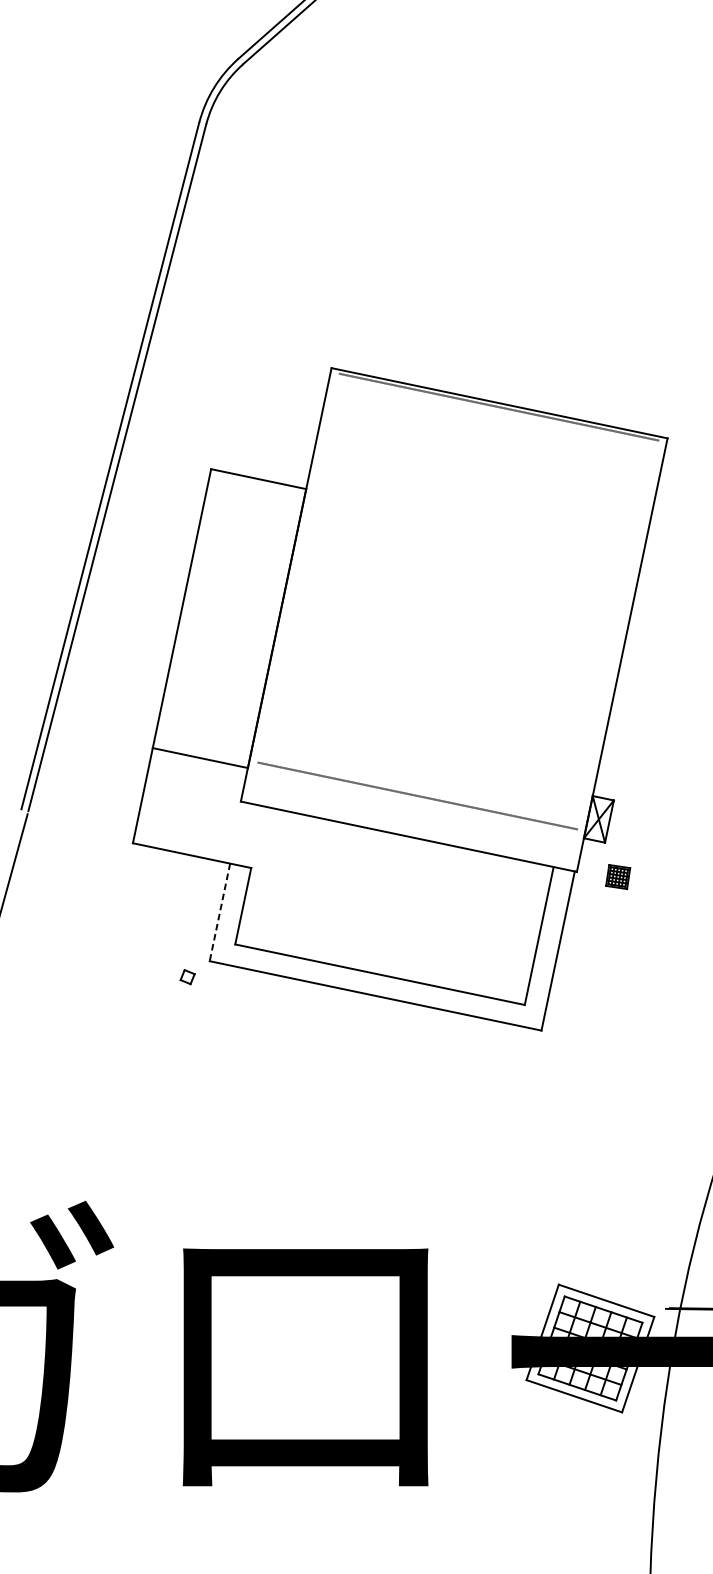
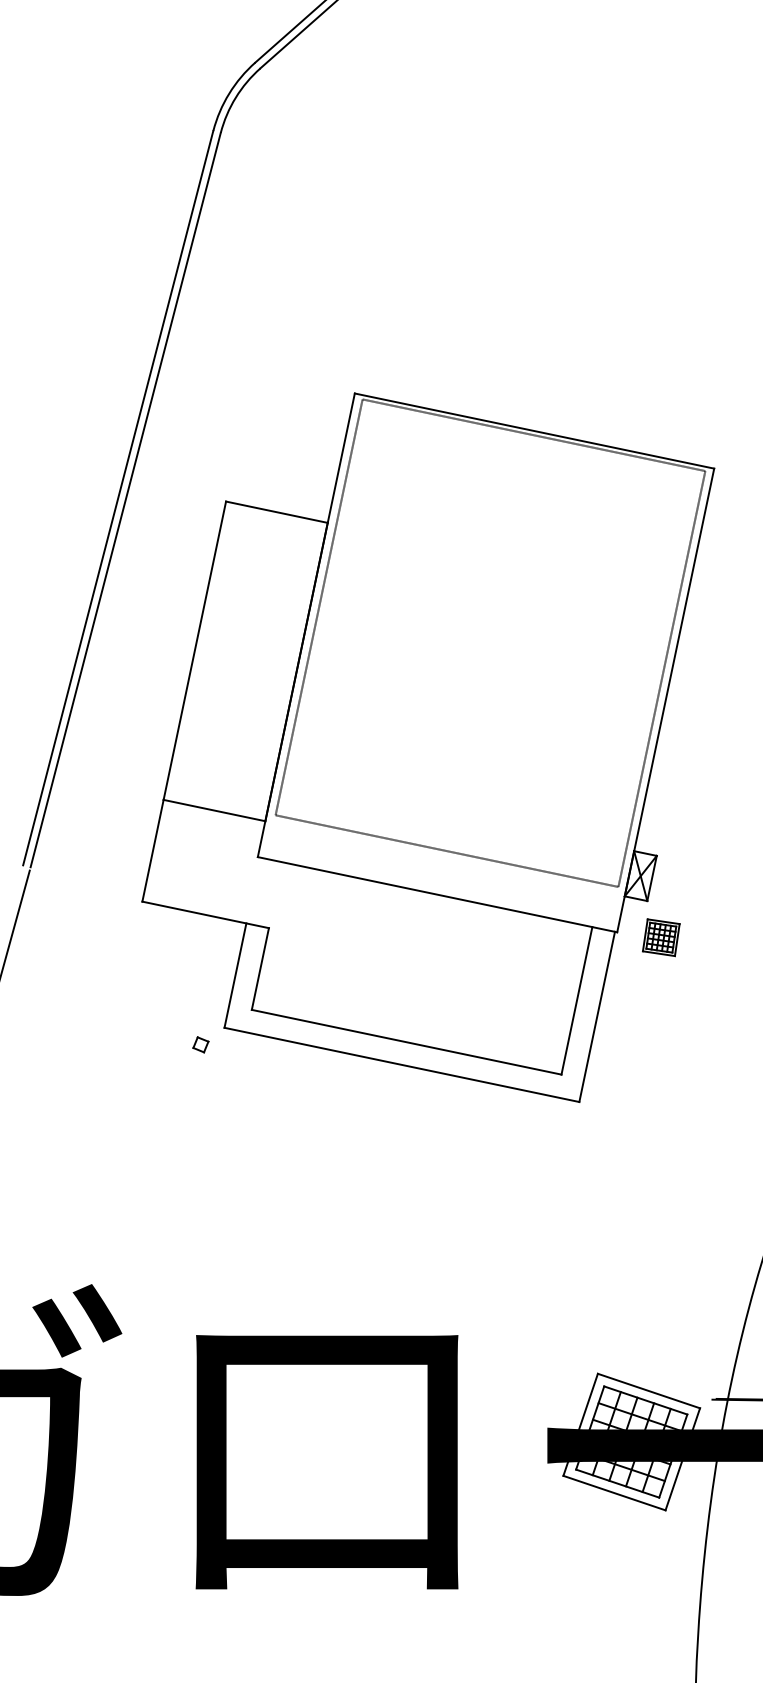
line: (297, 568) -> (318, 607), added
line: (618, 634) -> (661, 678), added
part: (618, 876) -> (661, 937), size x1.43
line: (219, 913) -> (235, 976), dashed -> solid

